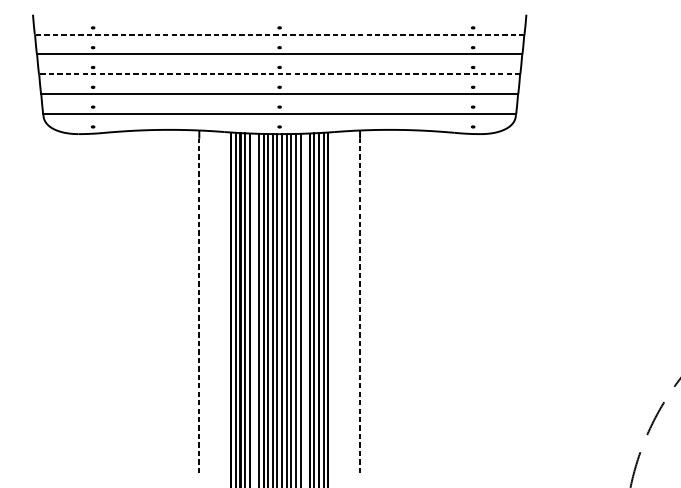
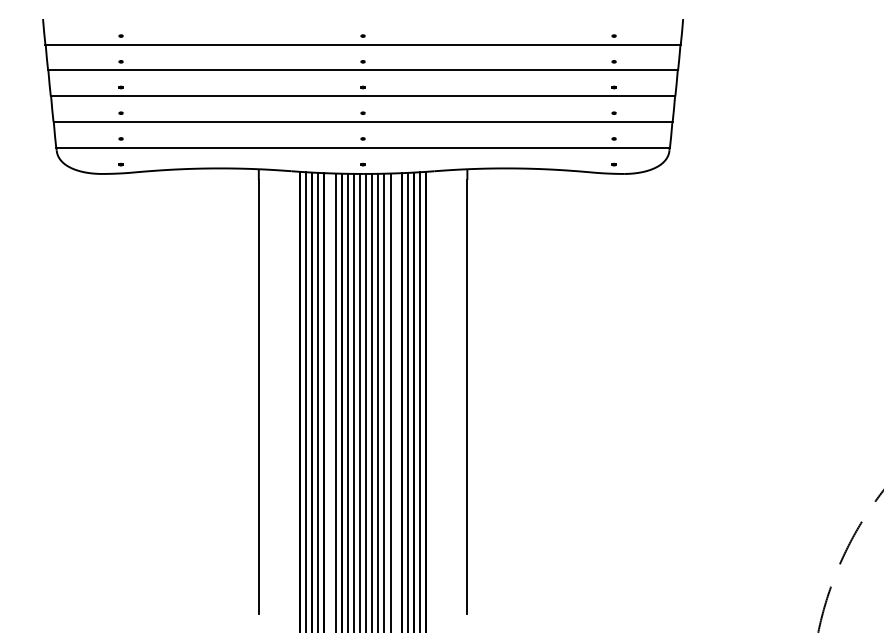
line: (279, 34) -> (363, 44), dashed -> solid
line: (279, 74) -> (362, 96), dashed -> solid
line: (199, 305) -> (258, 396), dashed -> solid
line: (360, 305) -> (467, 396), dashed -> solid

